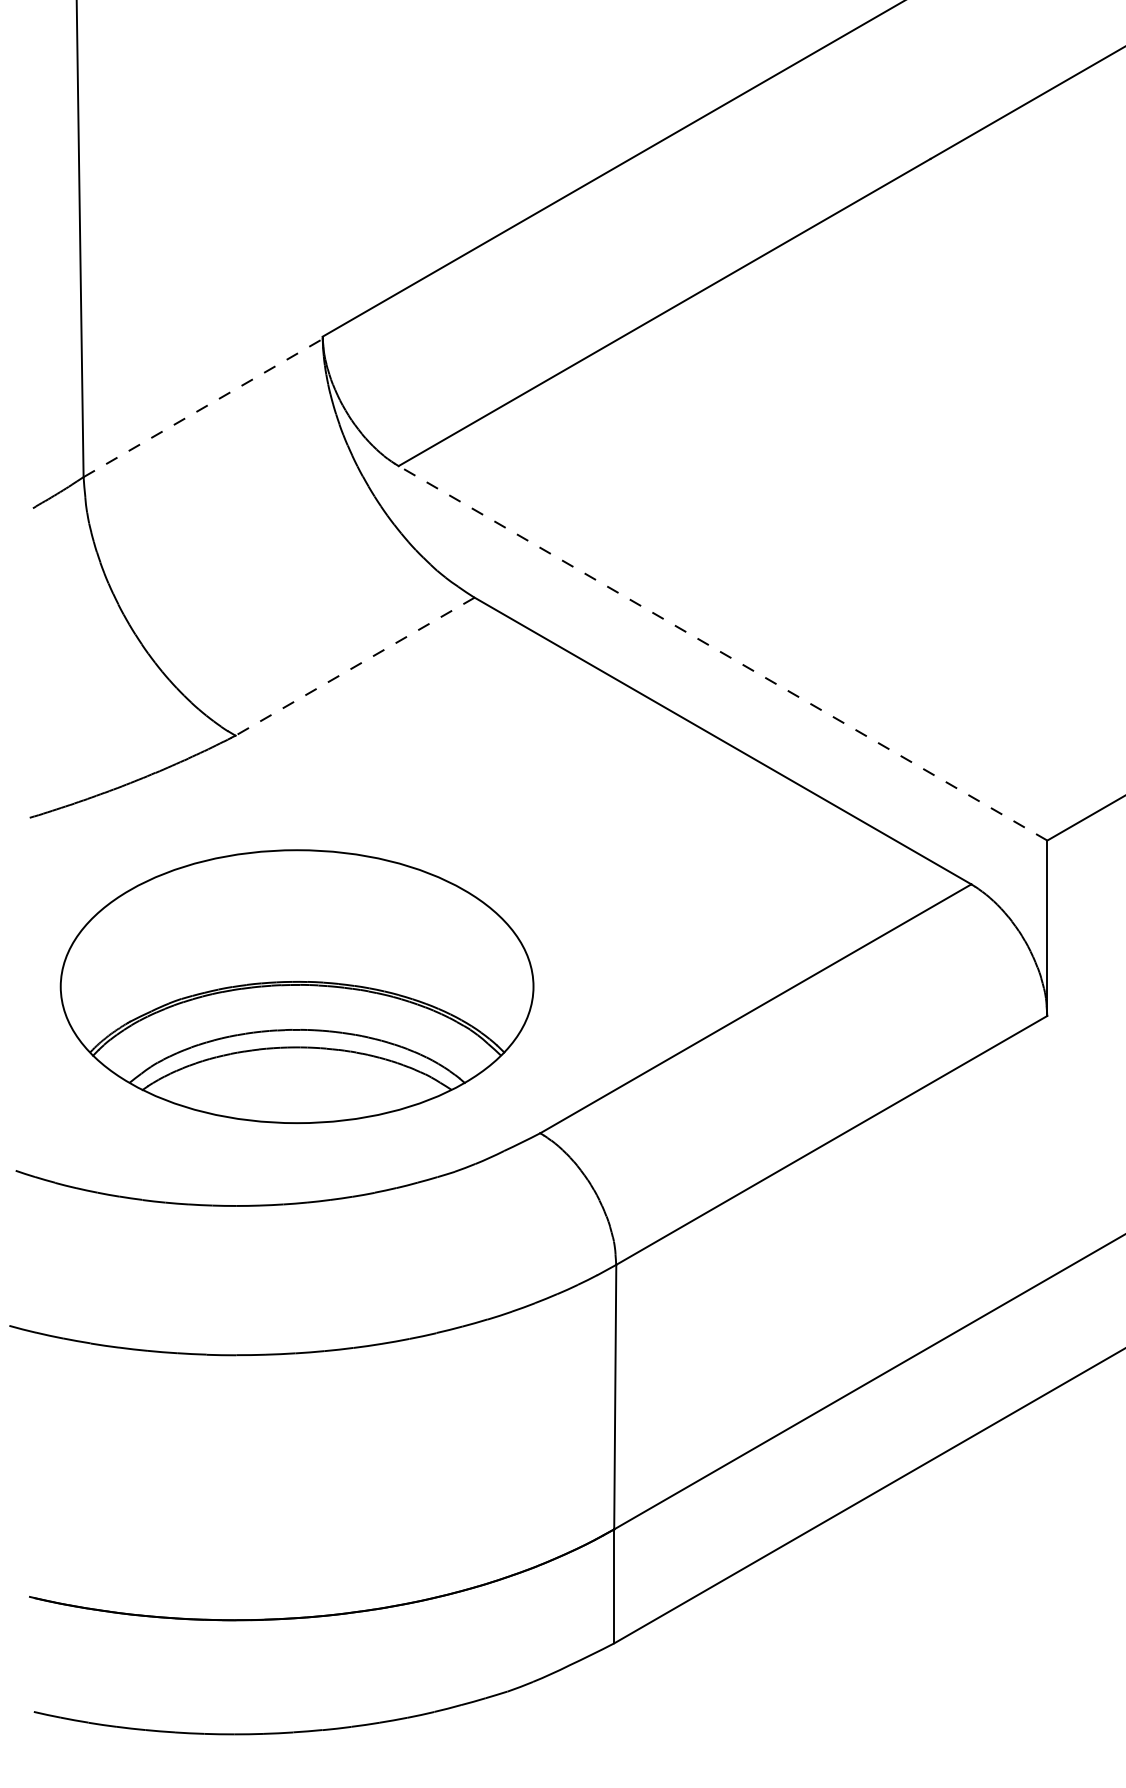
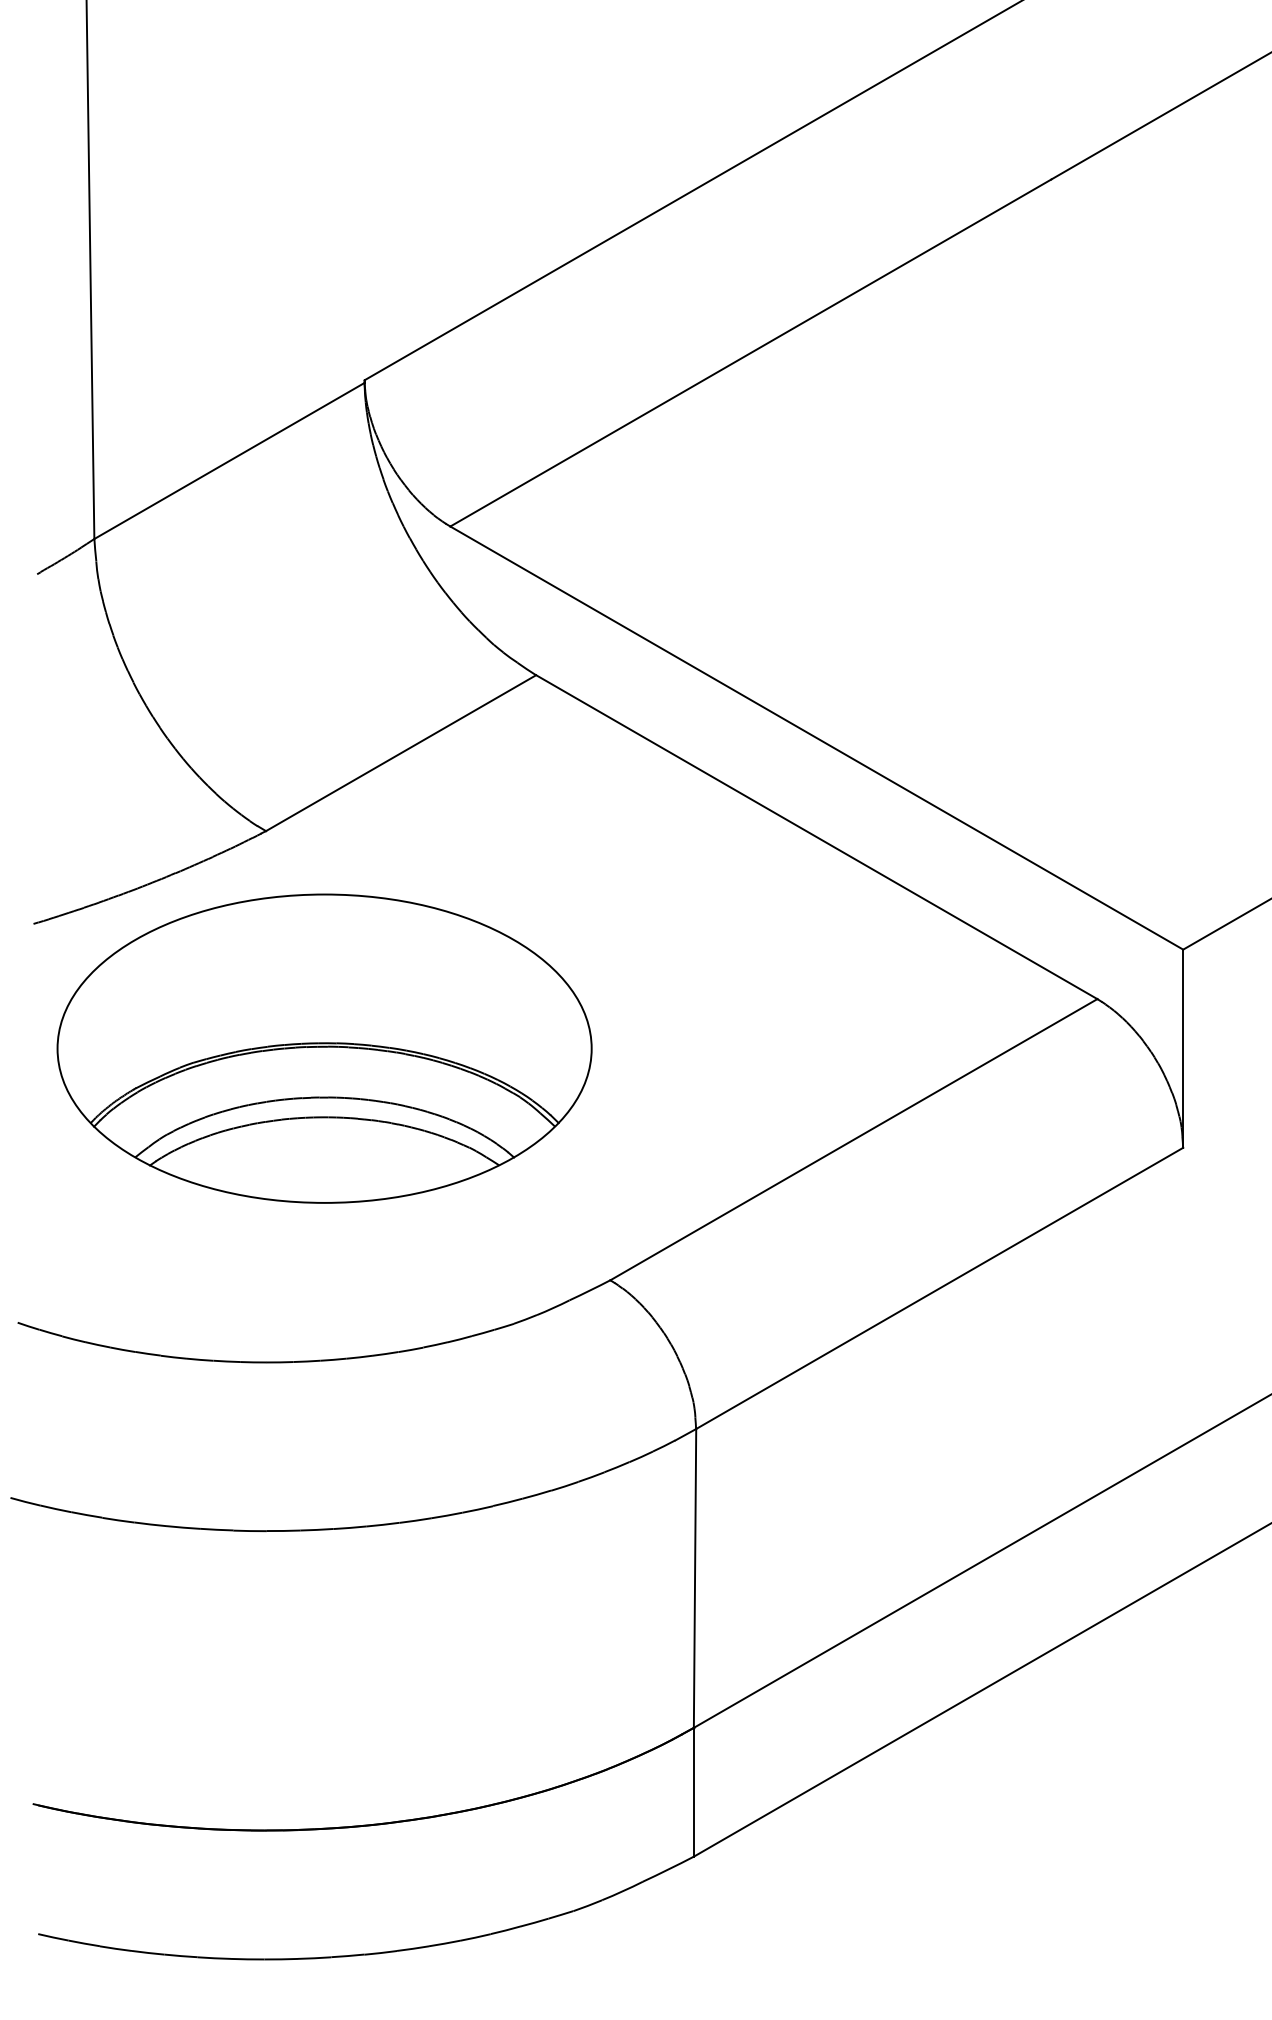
line: (203, 408) -> (229, 461), dashed -> solid
line: (722, 652) -> (816, 737), dashed -> solid
line: (355, 666) -> (401, 753), dashed -> solid
part: (297, 986) -> (324, 1048), moved

